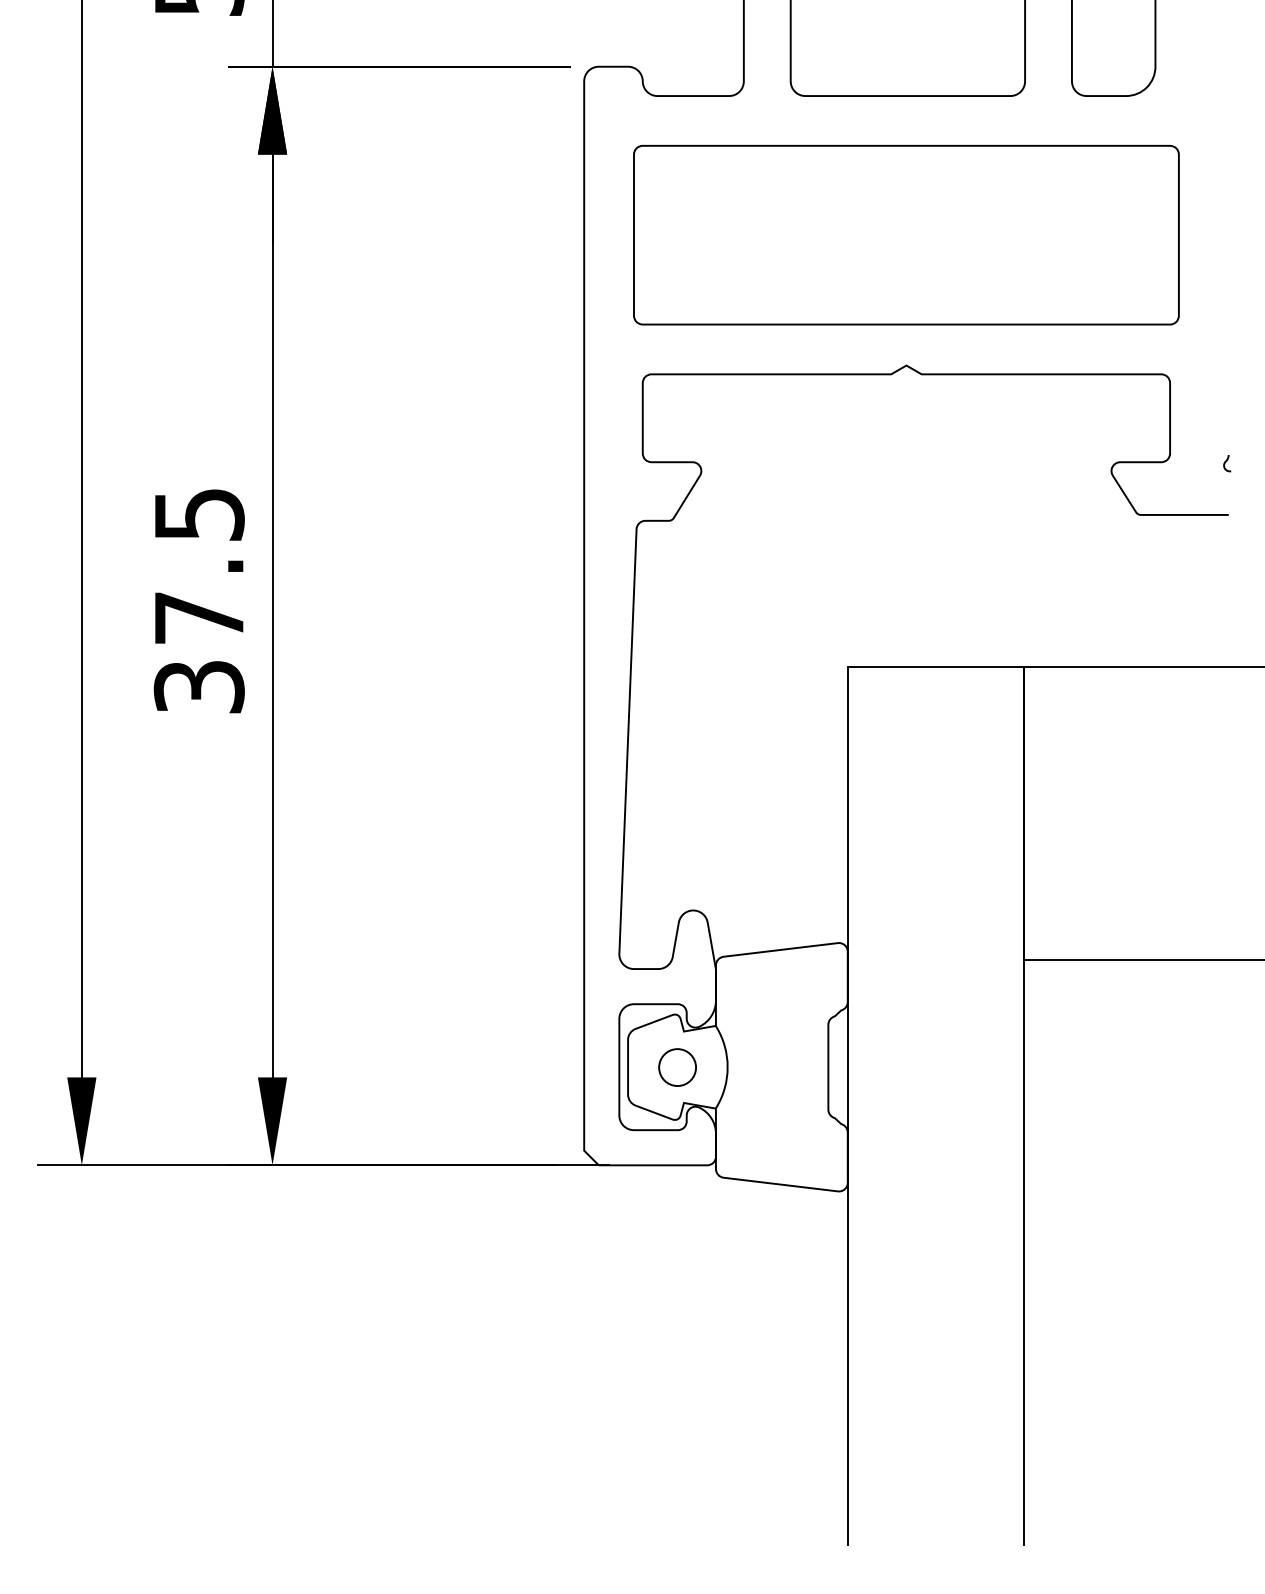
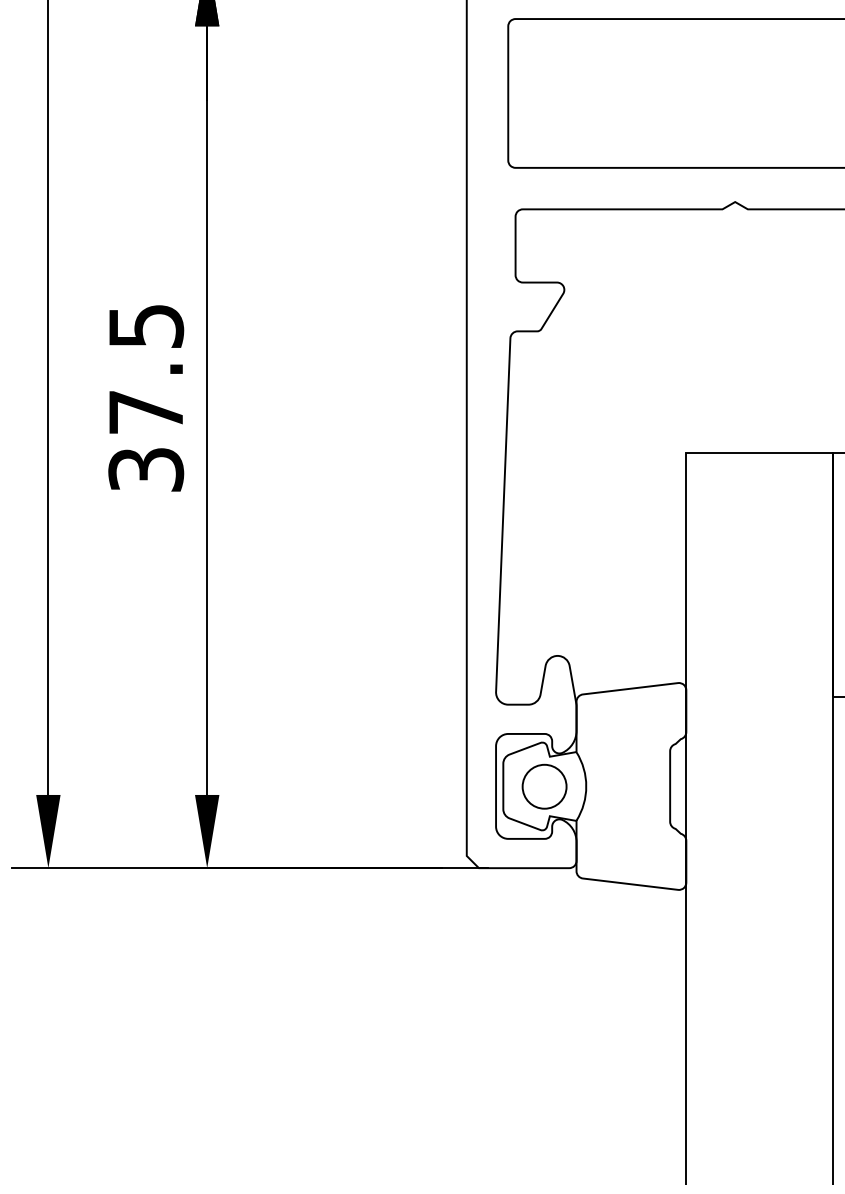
circle: (677, 1067) -> (544, 786), size x1.43

